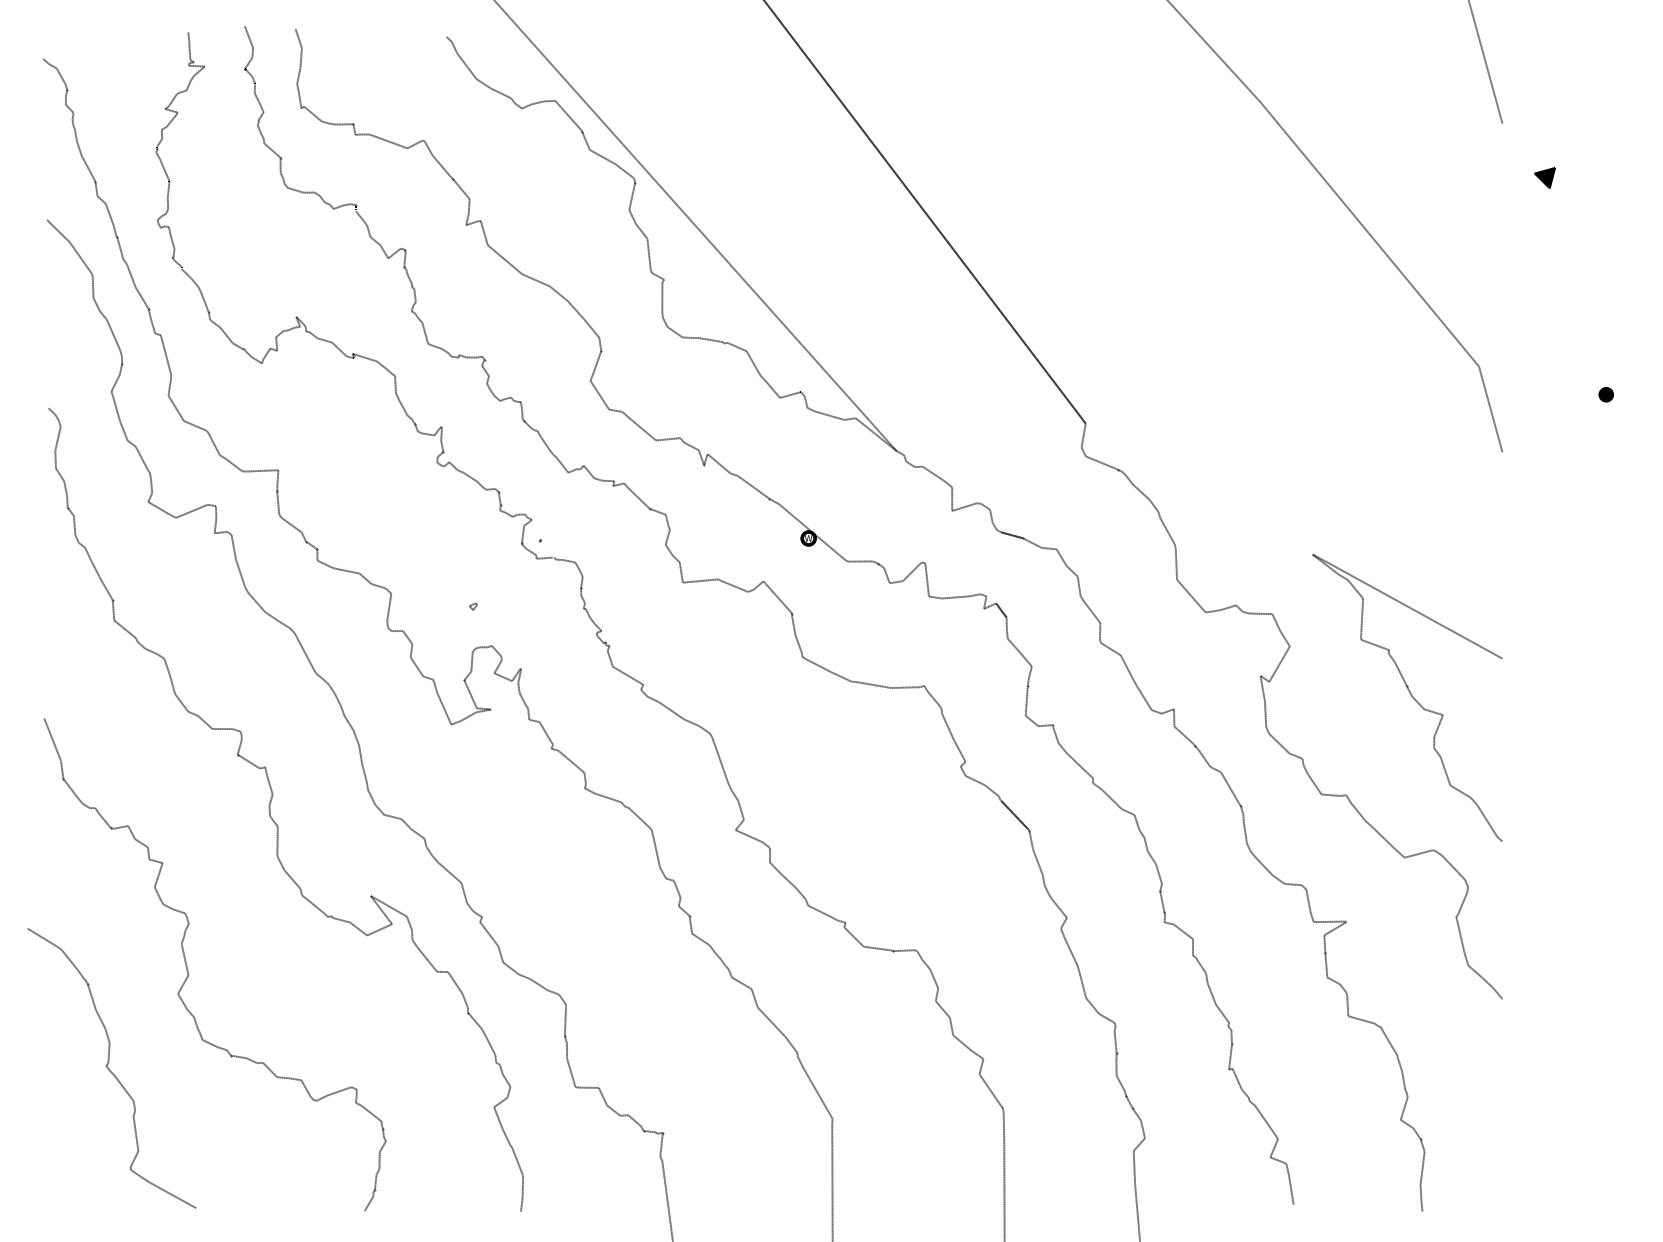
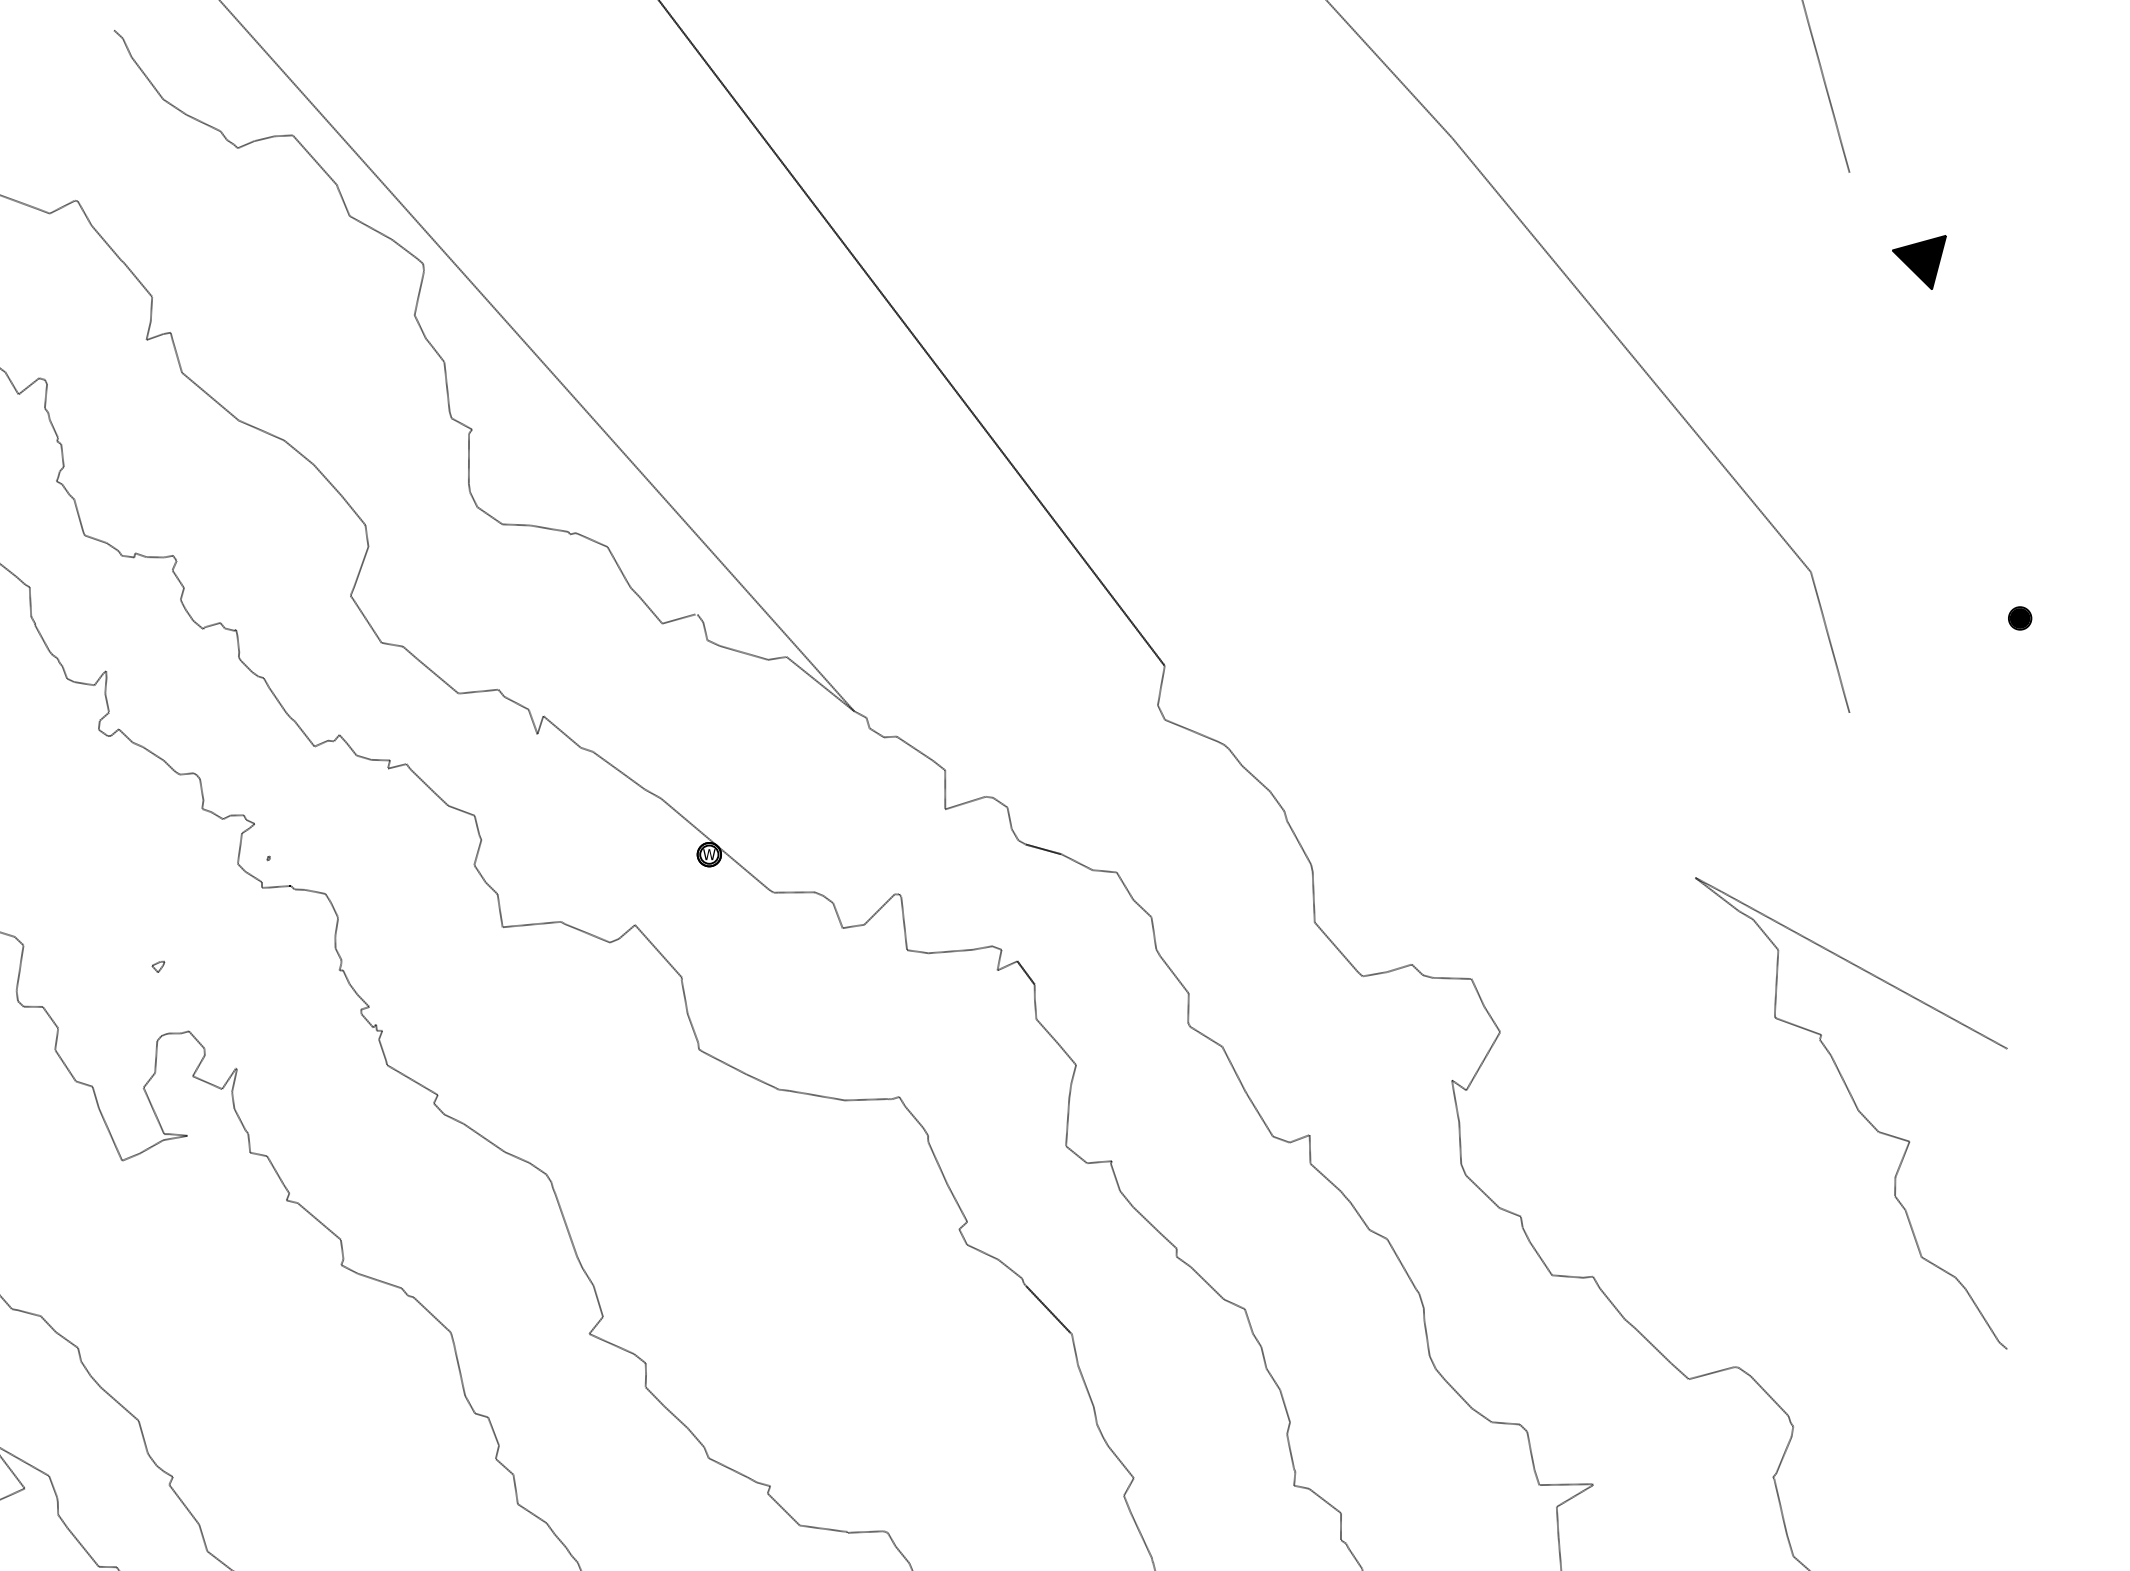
part: (1544, 177) -> (1918, 261), size x1.6
curve: (1410, 695) -> (1856, 1109), moved

